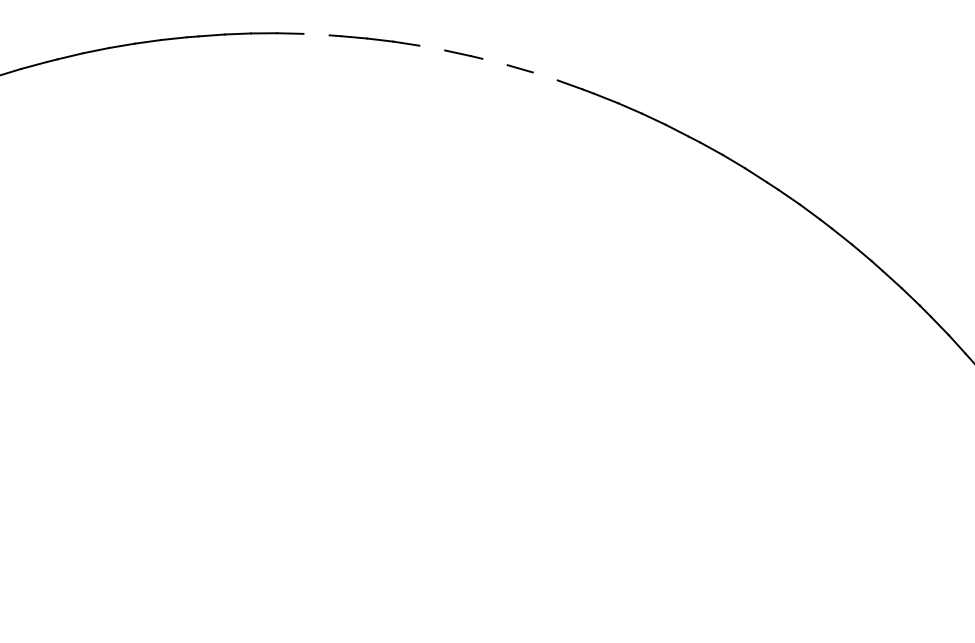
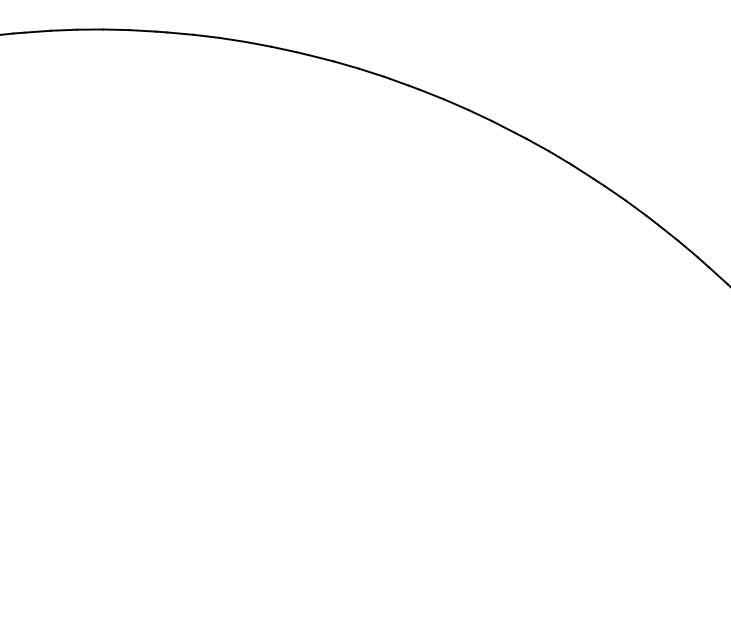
line: (316, 34) -> (142, 30), added
line: (432, 47) -> (258, 43), added
line: (494, 61) -> (320, 57), added
line: (544, 76) -> (370, 72), added

